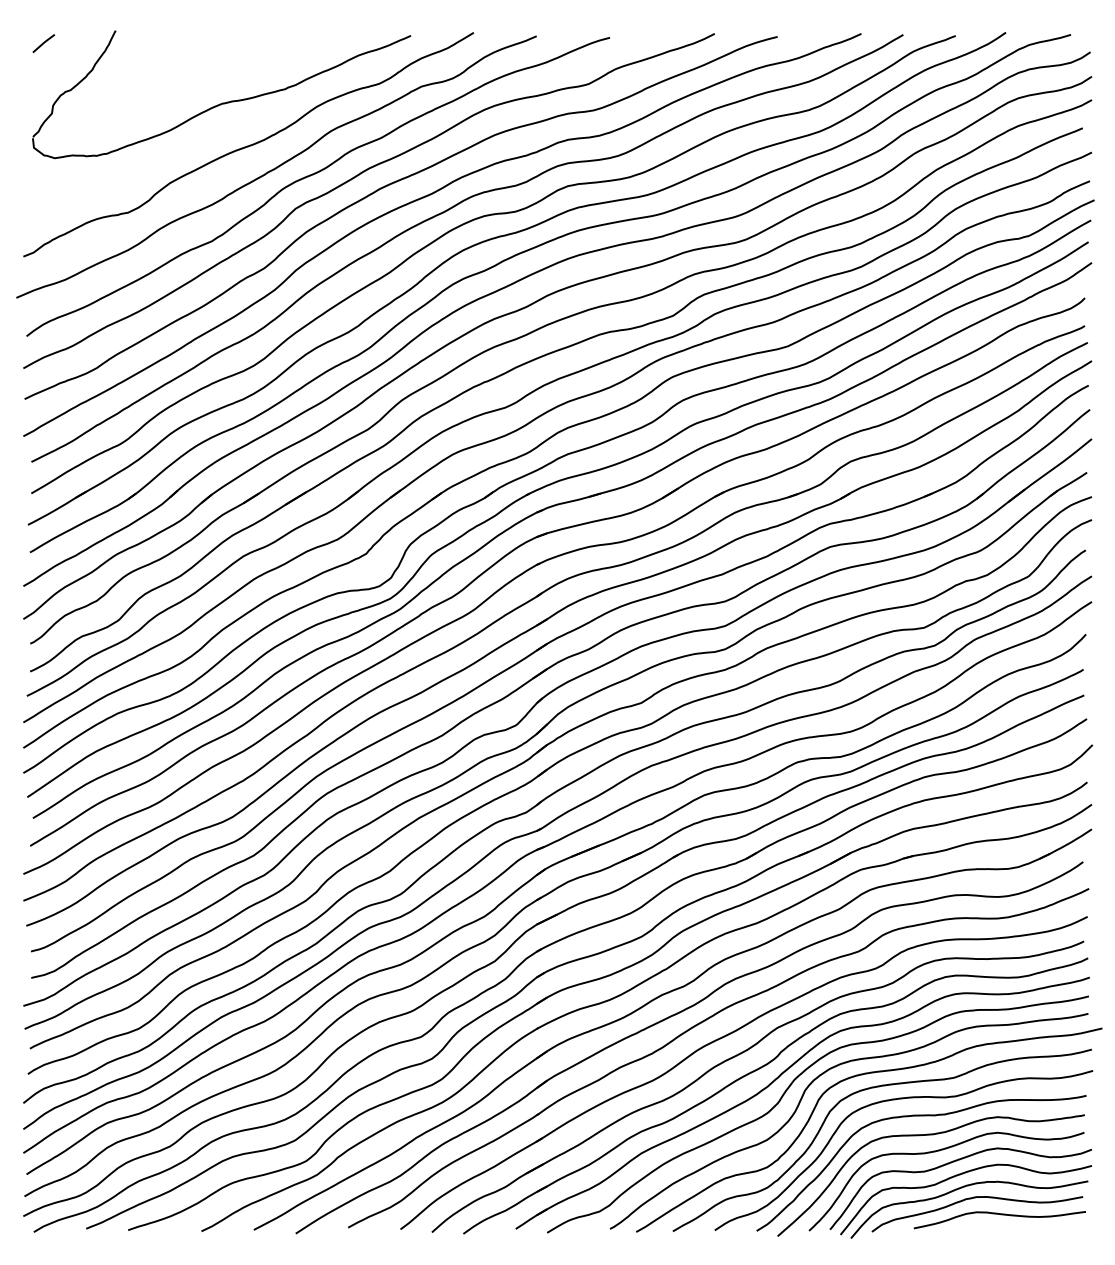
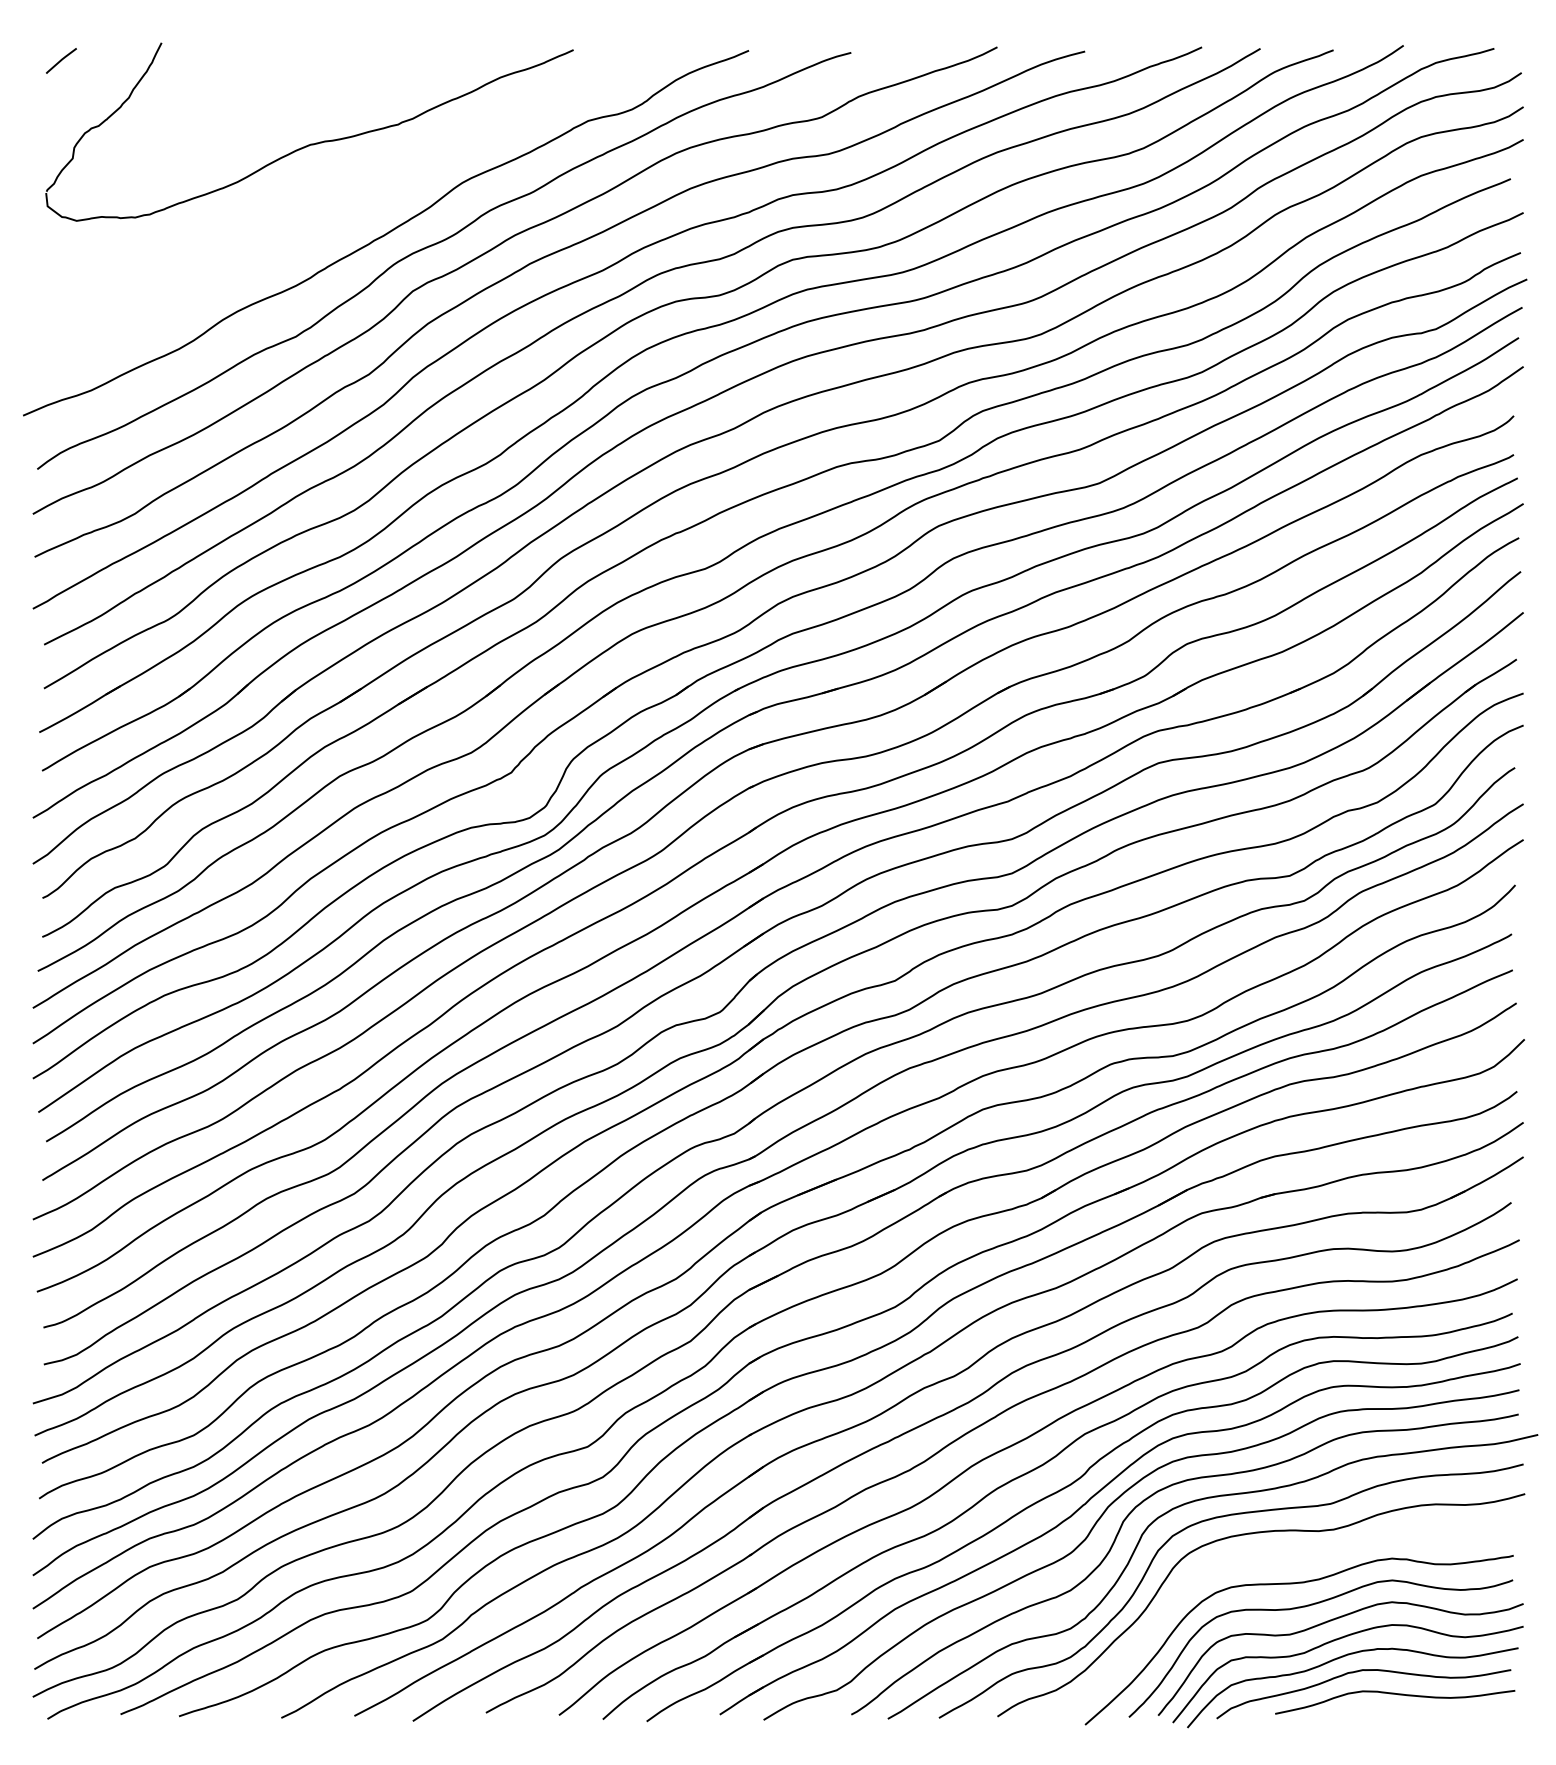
curve: (248, 145) -> (346, 203), removed
curve: (921, 1116) -> (1285, 1557), removed

